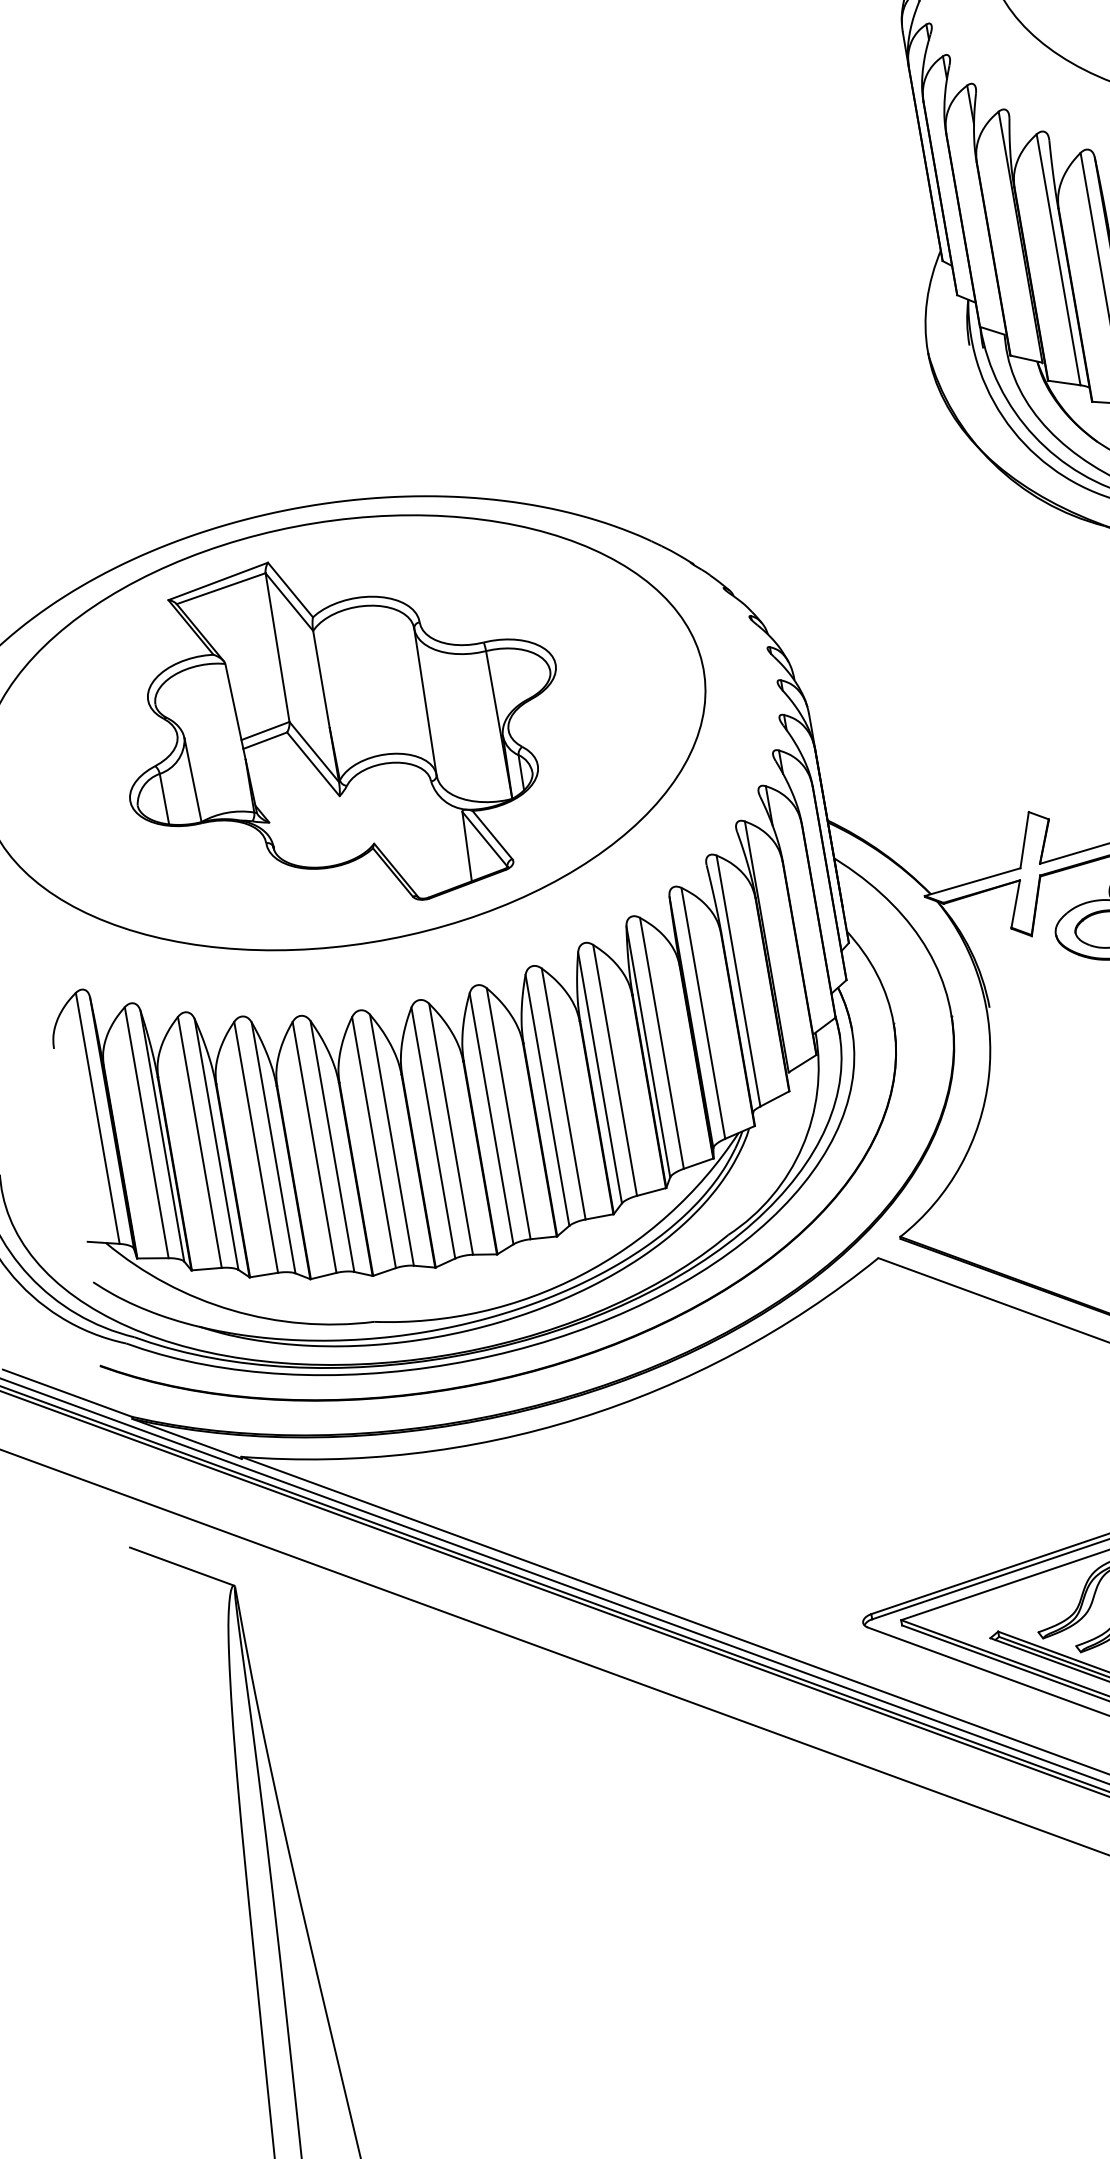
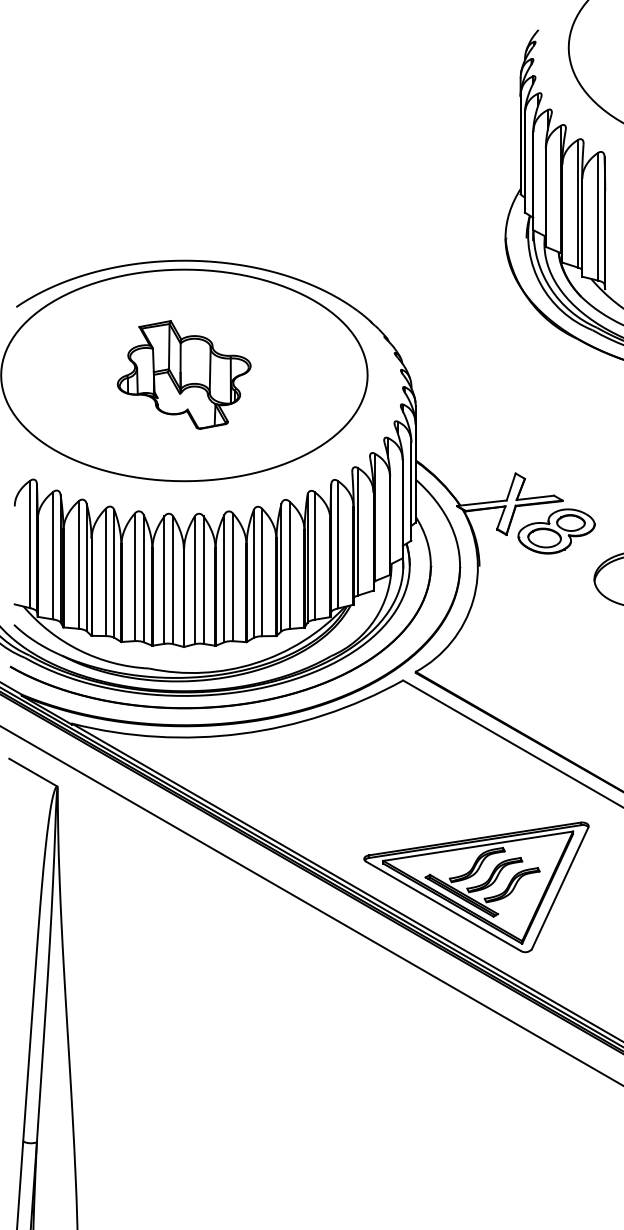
part: (340, 731) -> (183, 374), size x0.6

